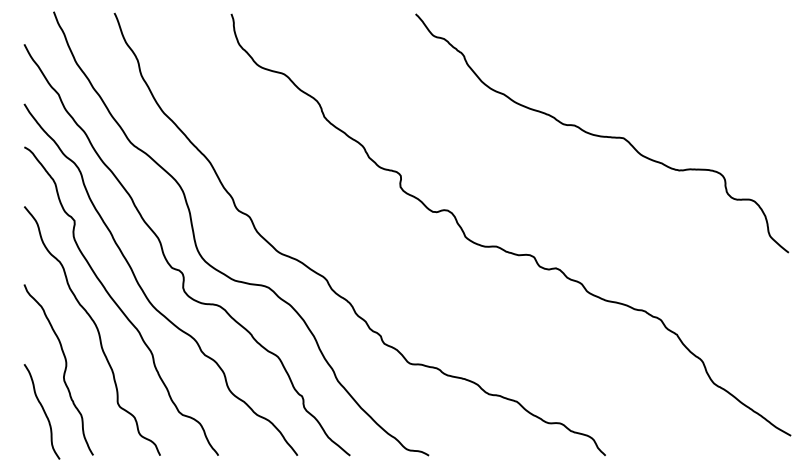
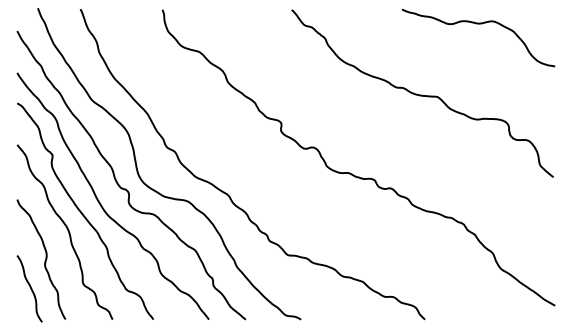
curve: (681, 34) -> (478, 24), added

